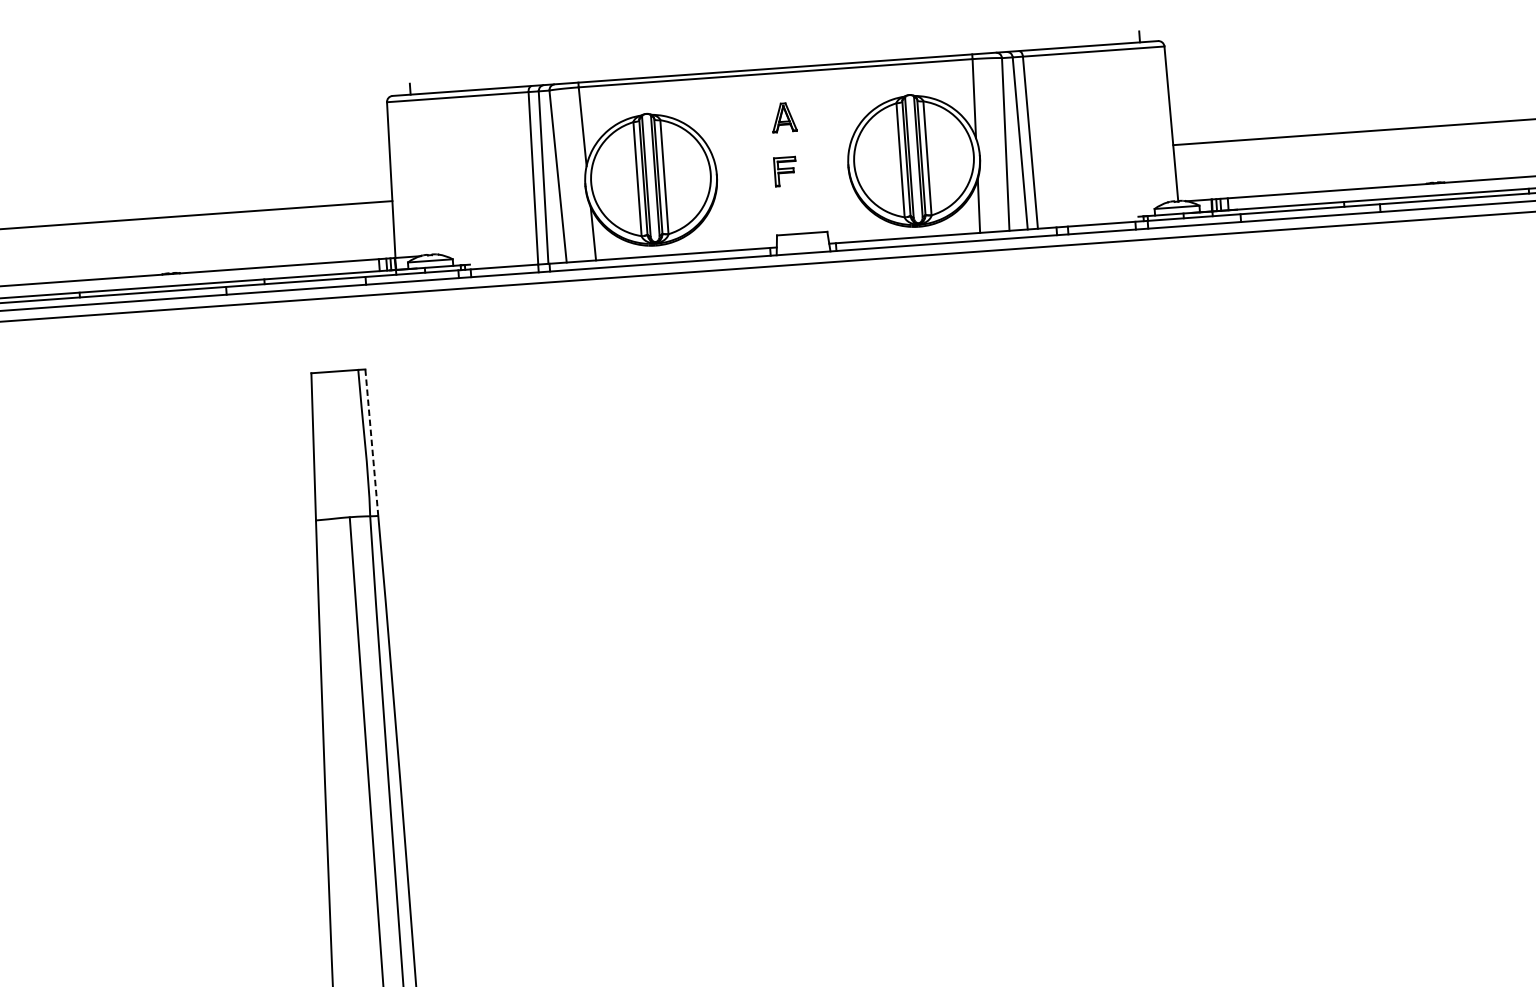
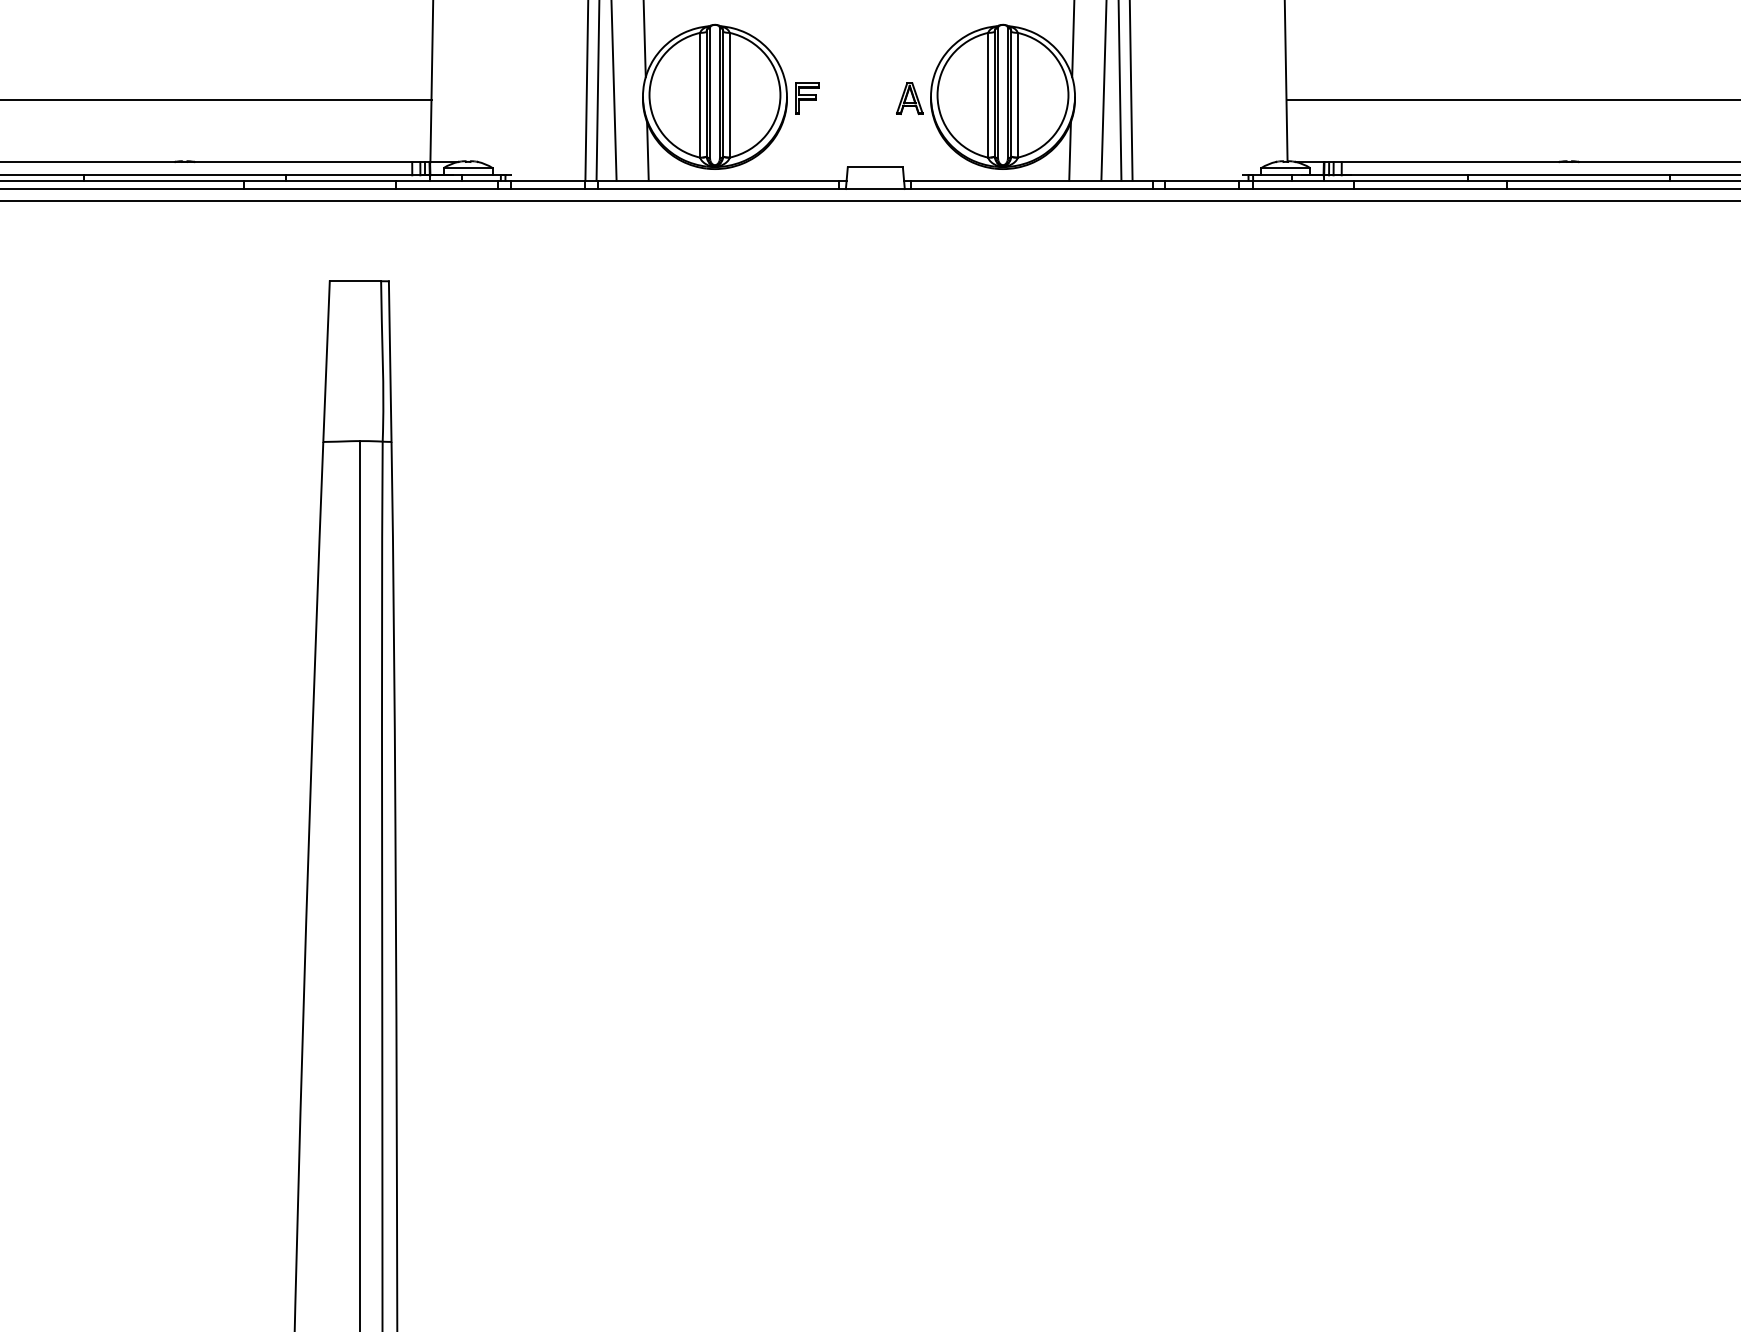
part: (783, 117) -> (909, 98), moved
part: (785, 171) -> (807, 98), moved
line: (372, 443) -> (390, 362), dashed -> solid

